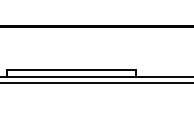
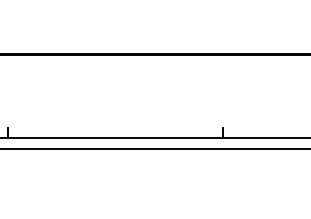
line: (71, 70) -> (115, 127), removed

